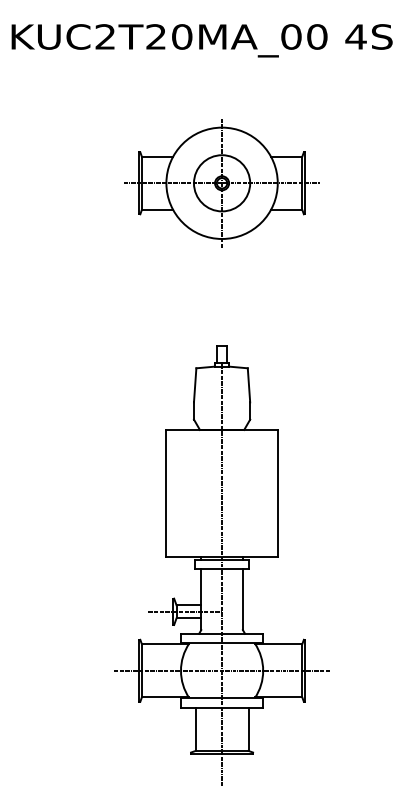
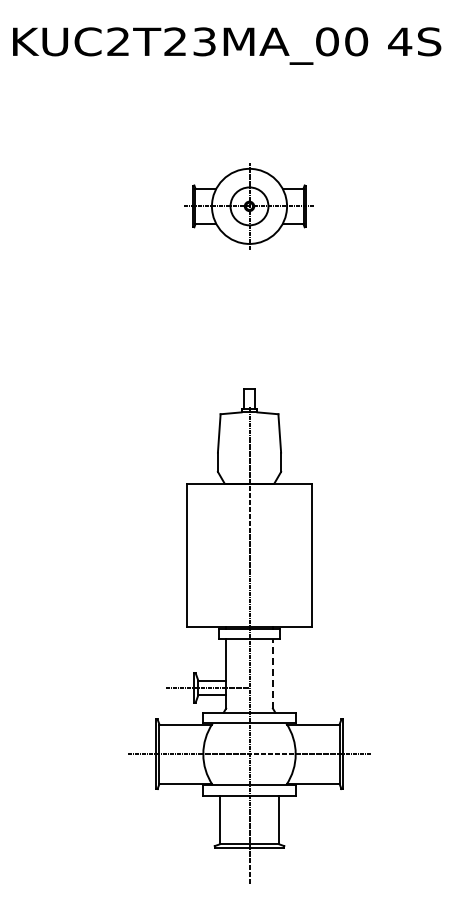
text: (182, 36) -> (204, 41), KUC2T20MA_00 -> KUC2T23MA_00
part: (222, 183) -> (249, 206), size x0.6
line: (242, 598) -> (272, 673), solid -> dashed

